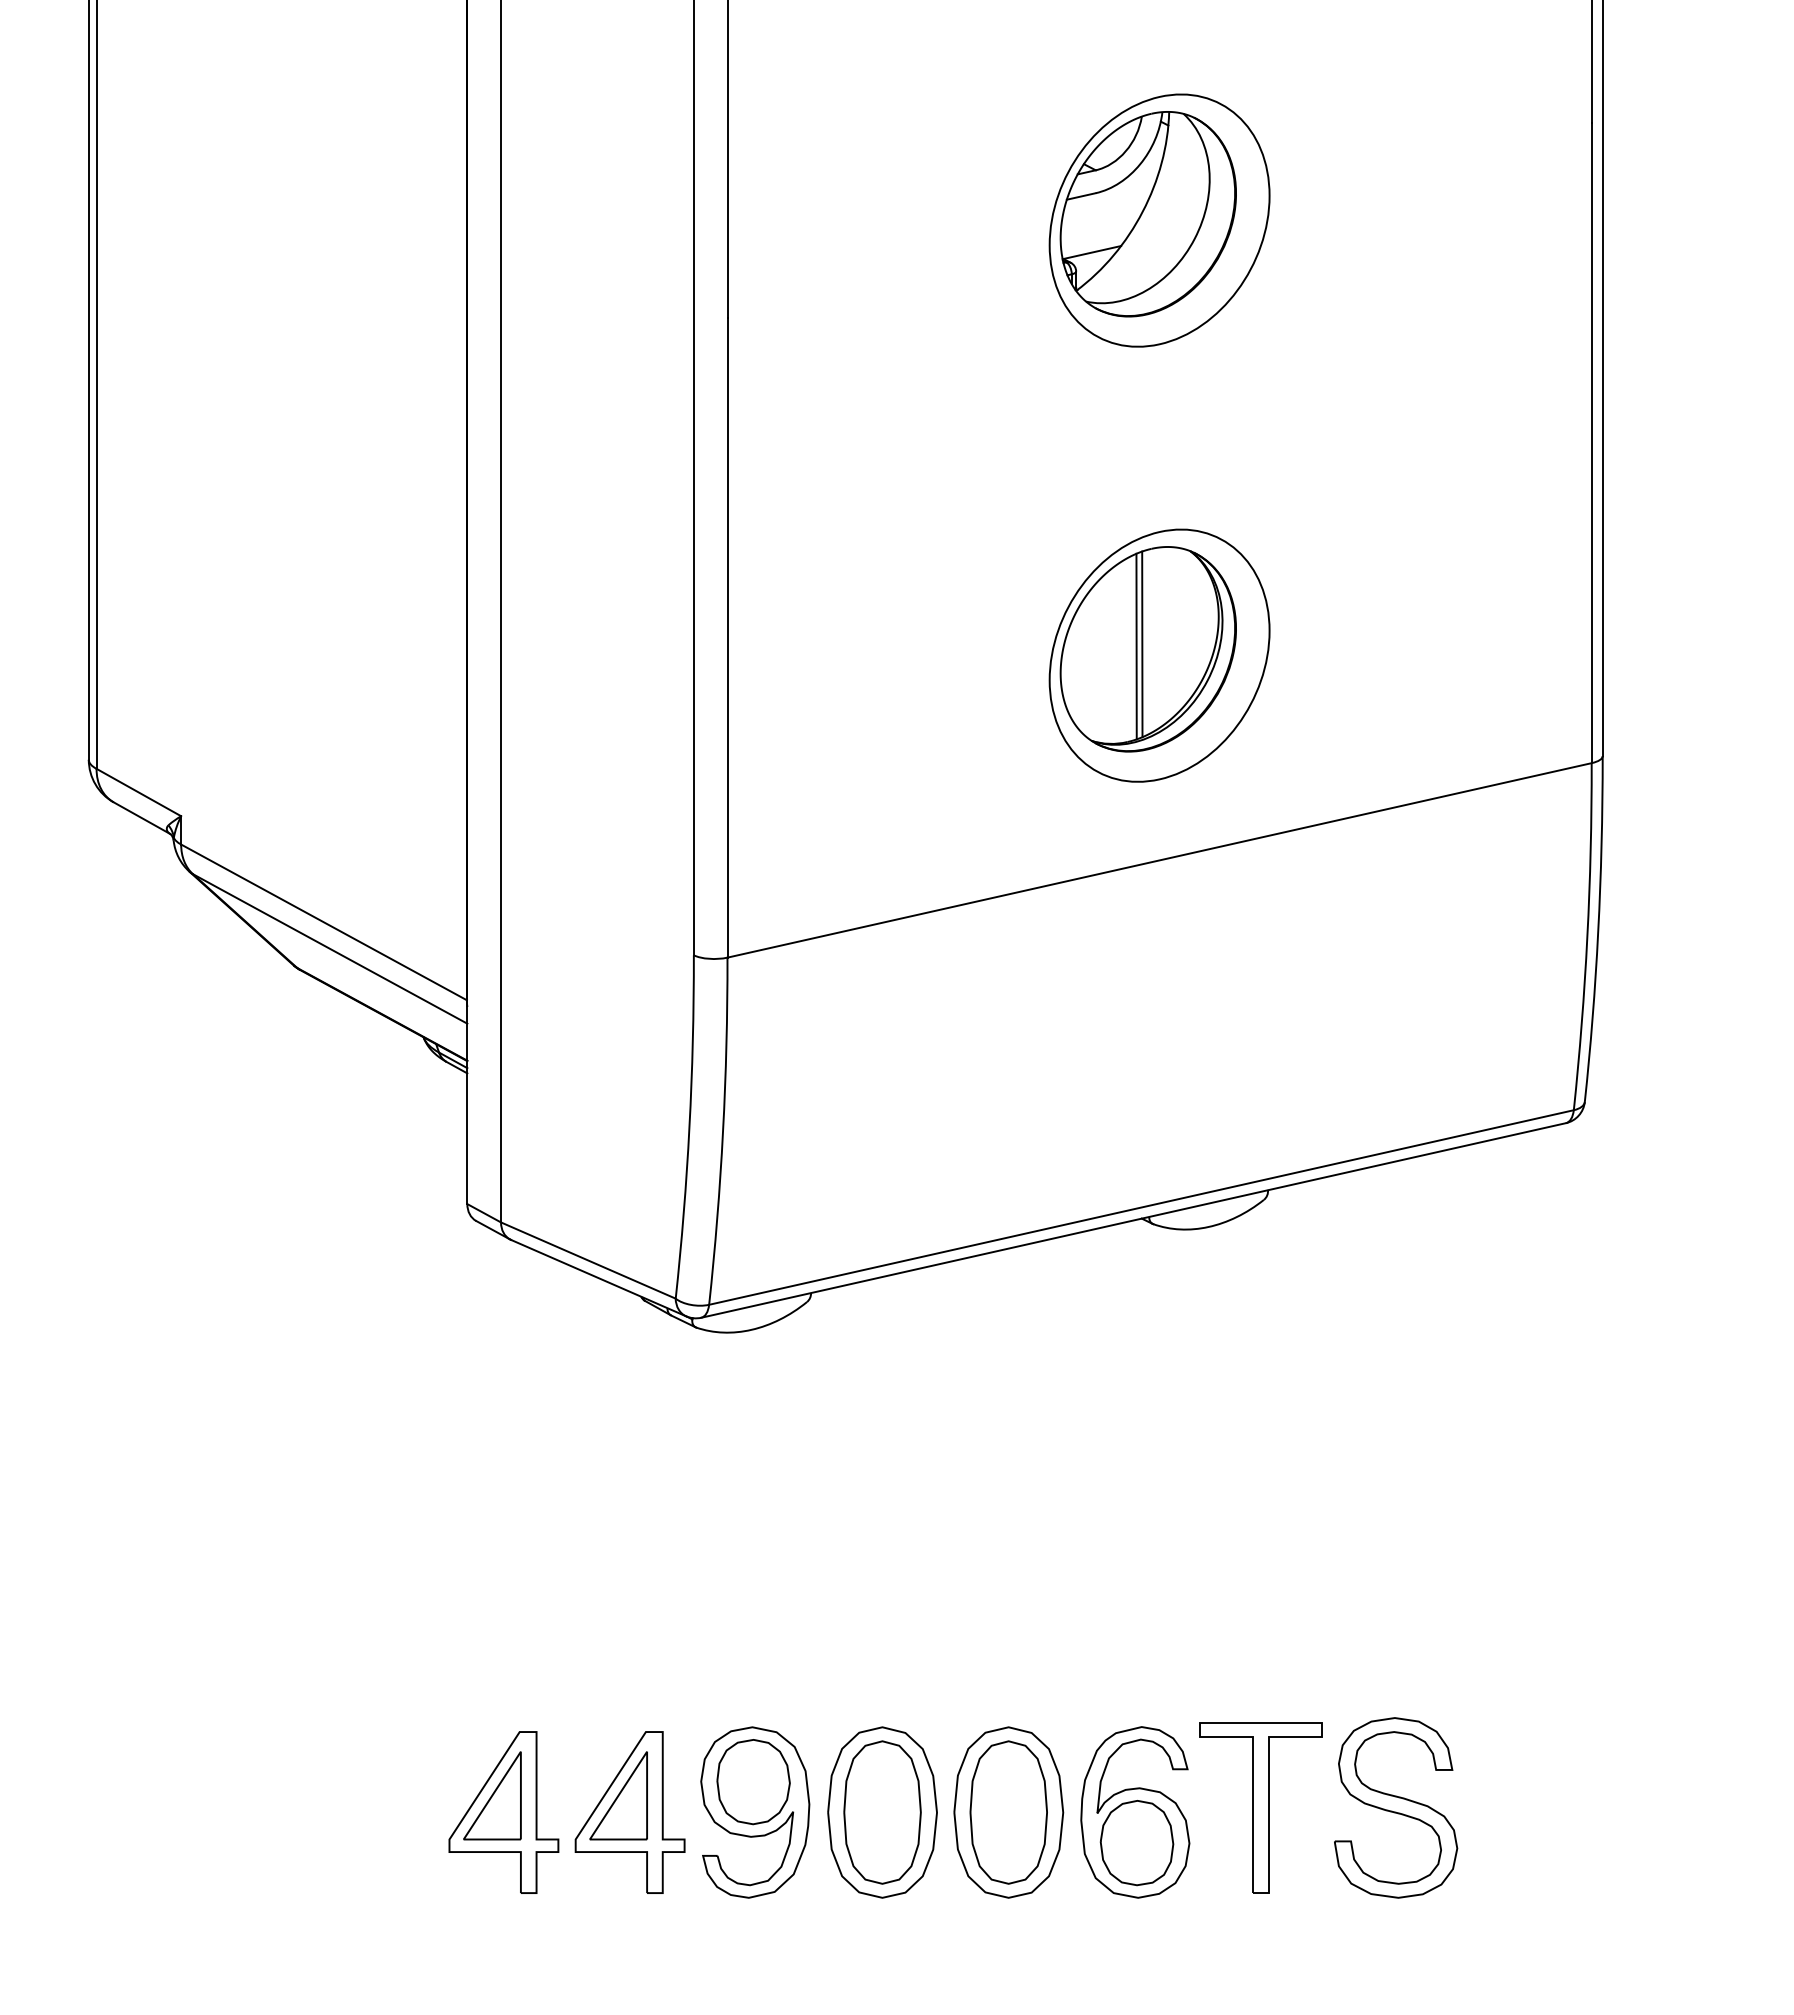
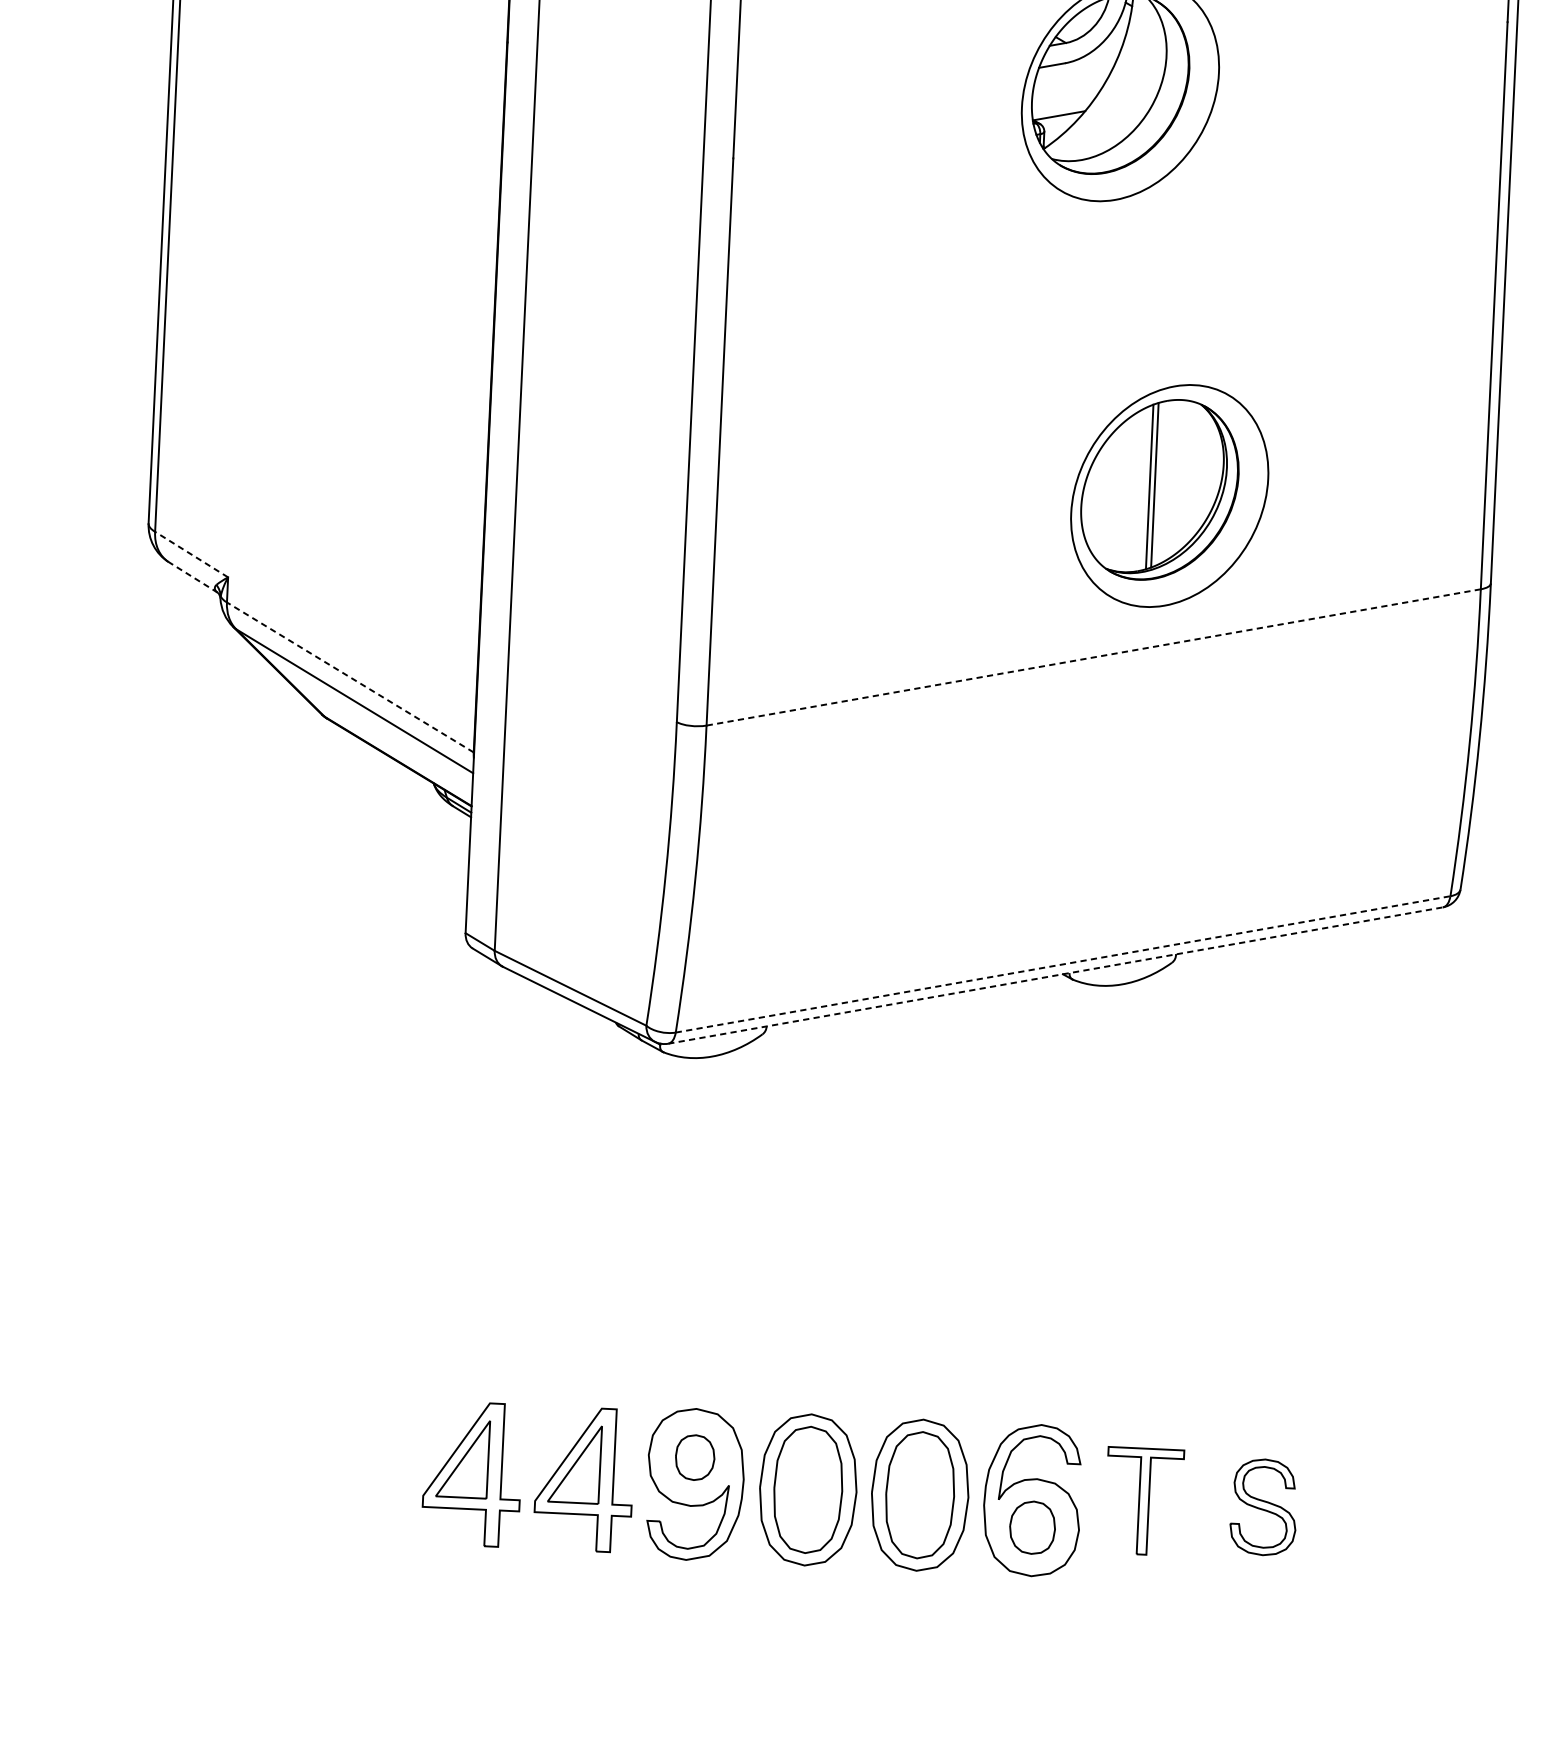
part: (1159, 655) -> (1169, 495), moved
line: (138, 792) -> (191, 554), solid -> dashed
line: (141, 817) -> (192, 576), solid -> dashed
line: (1159, 860) -> (1093, 657), solid -> dashed
line: (324, 922) -> (350, 677), solid -> dashed
line: (1141, 1207) -> (1063, 964), solid -> dashed
line: (1134, 1220) -> (1056, 975), solid -> dashed
part: (753, 1782) -> (695, 1457), size x0.6
part: (1260, 1807) -> (1143, 1501), size x0.7
part: (1396, 1807) -> (1264, 1506), size x0.6
part: (1136, 1843) -> (1032, 1528), size x0.7

